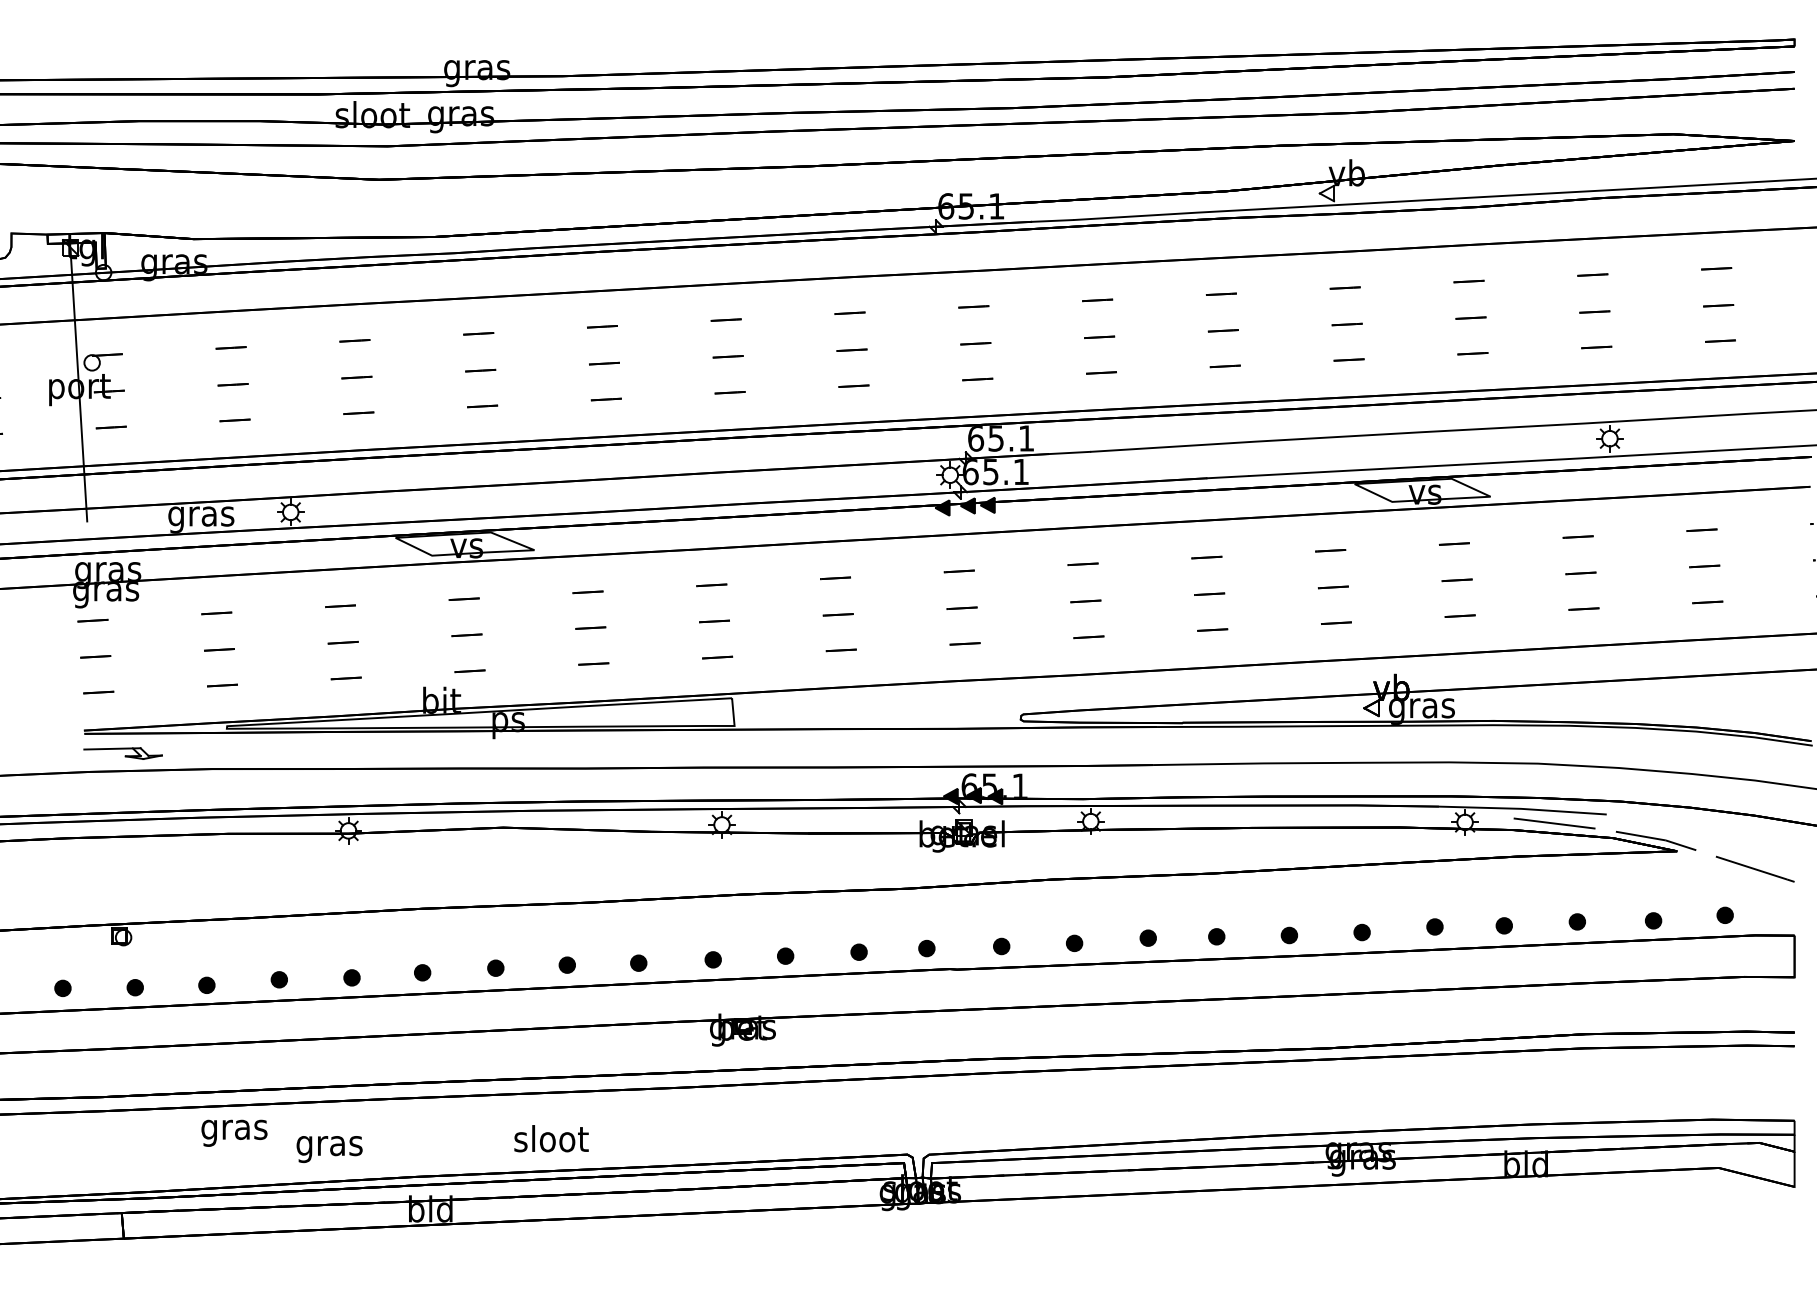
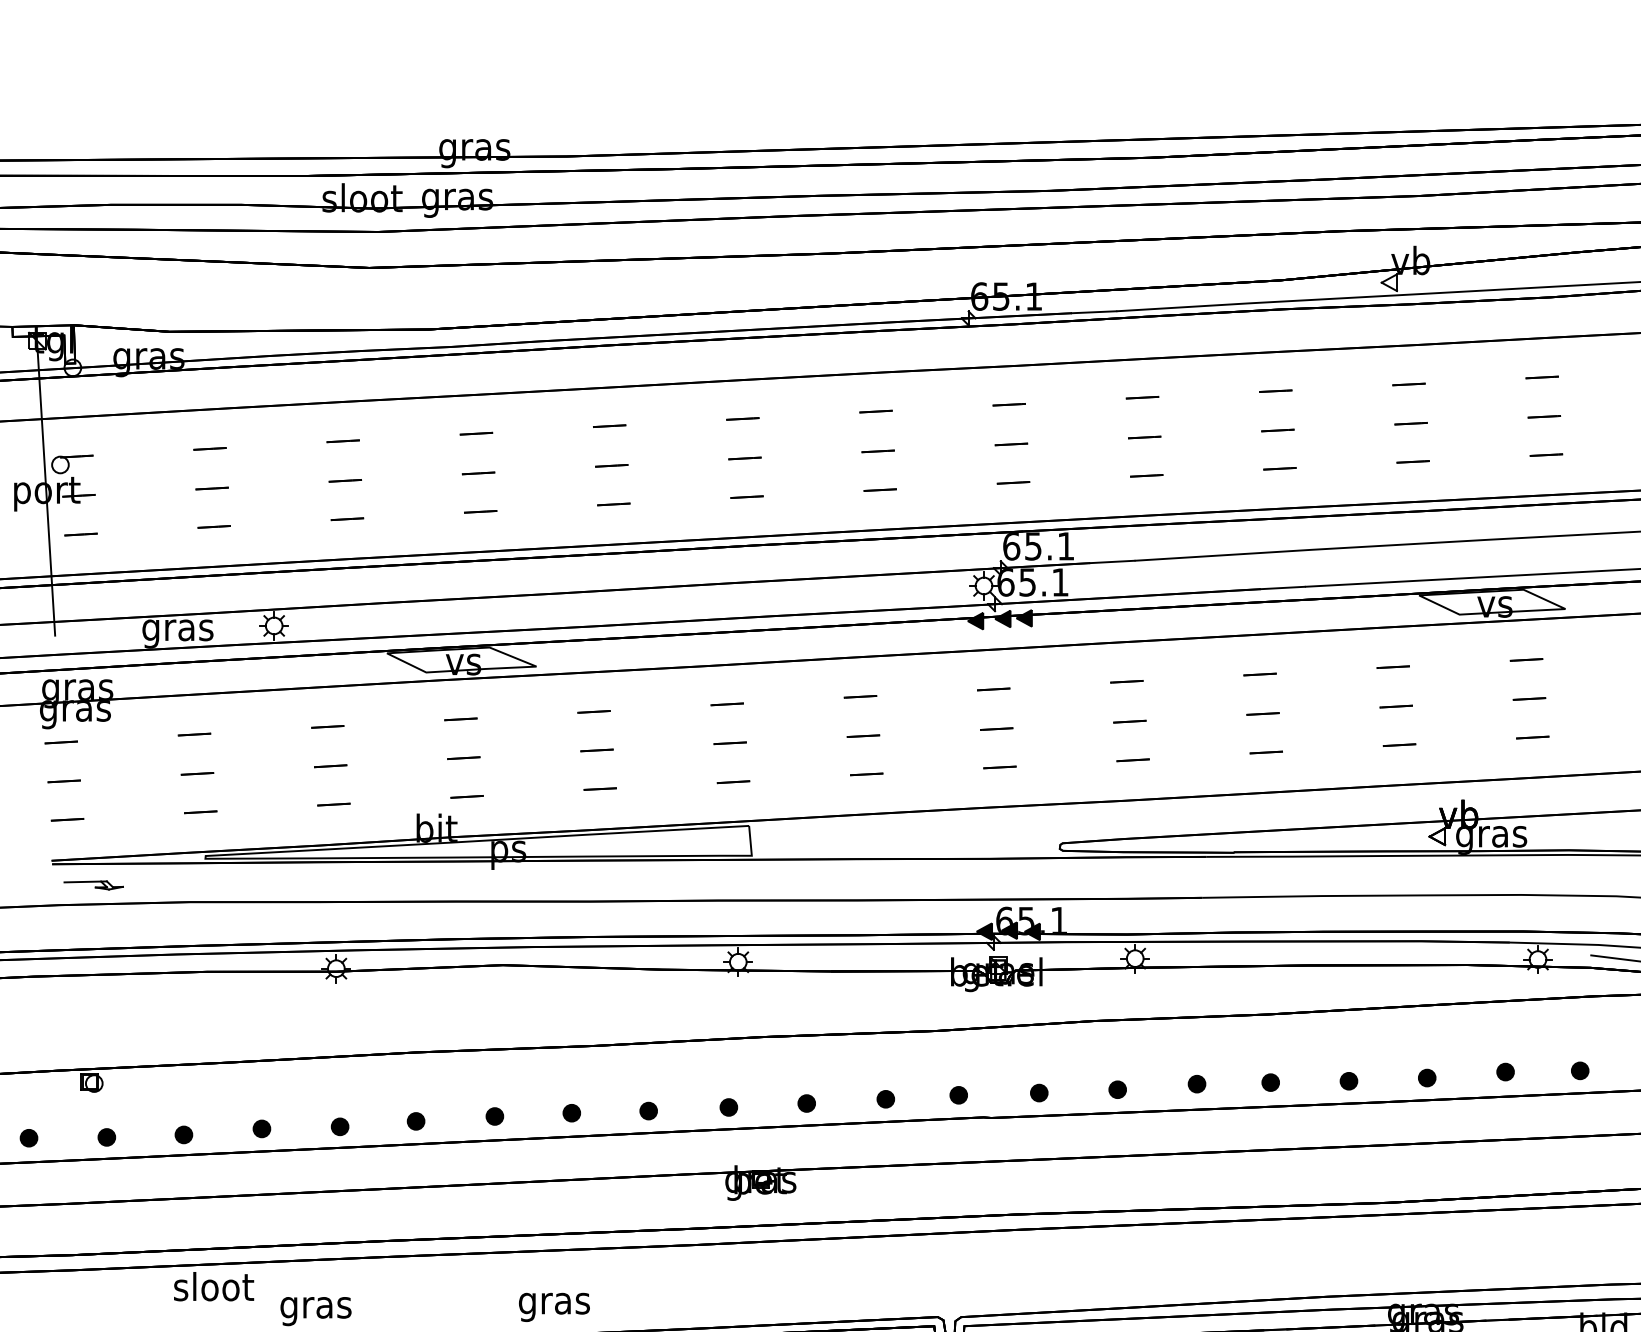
part: (122, 753) -> (93, 885), size x0.7
text: (234, 1129) -> (213, 1290), gras -> sloot
text: (551, 1142) -> (554, 1304), sloot -> gras

